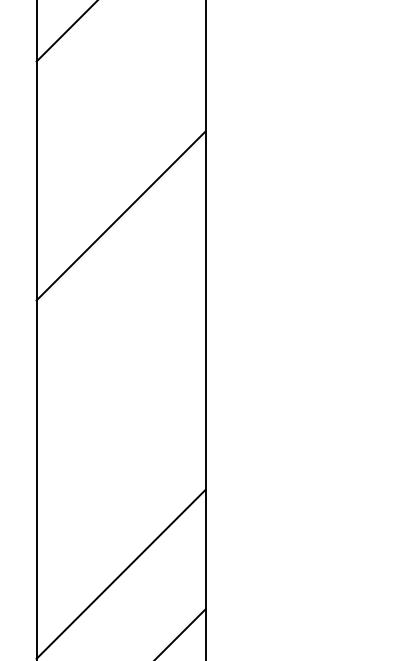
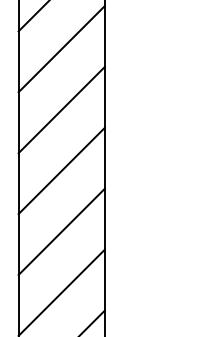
line: (120, 97) -> (61, 49), added
line: (120, 334) -> (61, 170), added
line: (120, 454) -> (61, 231), added

